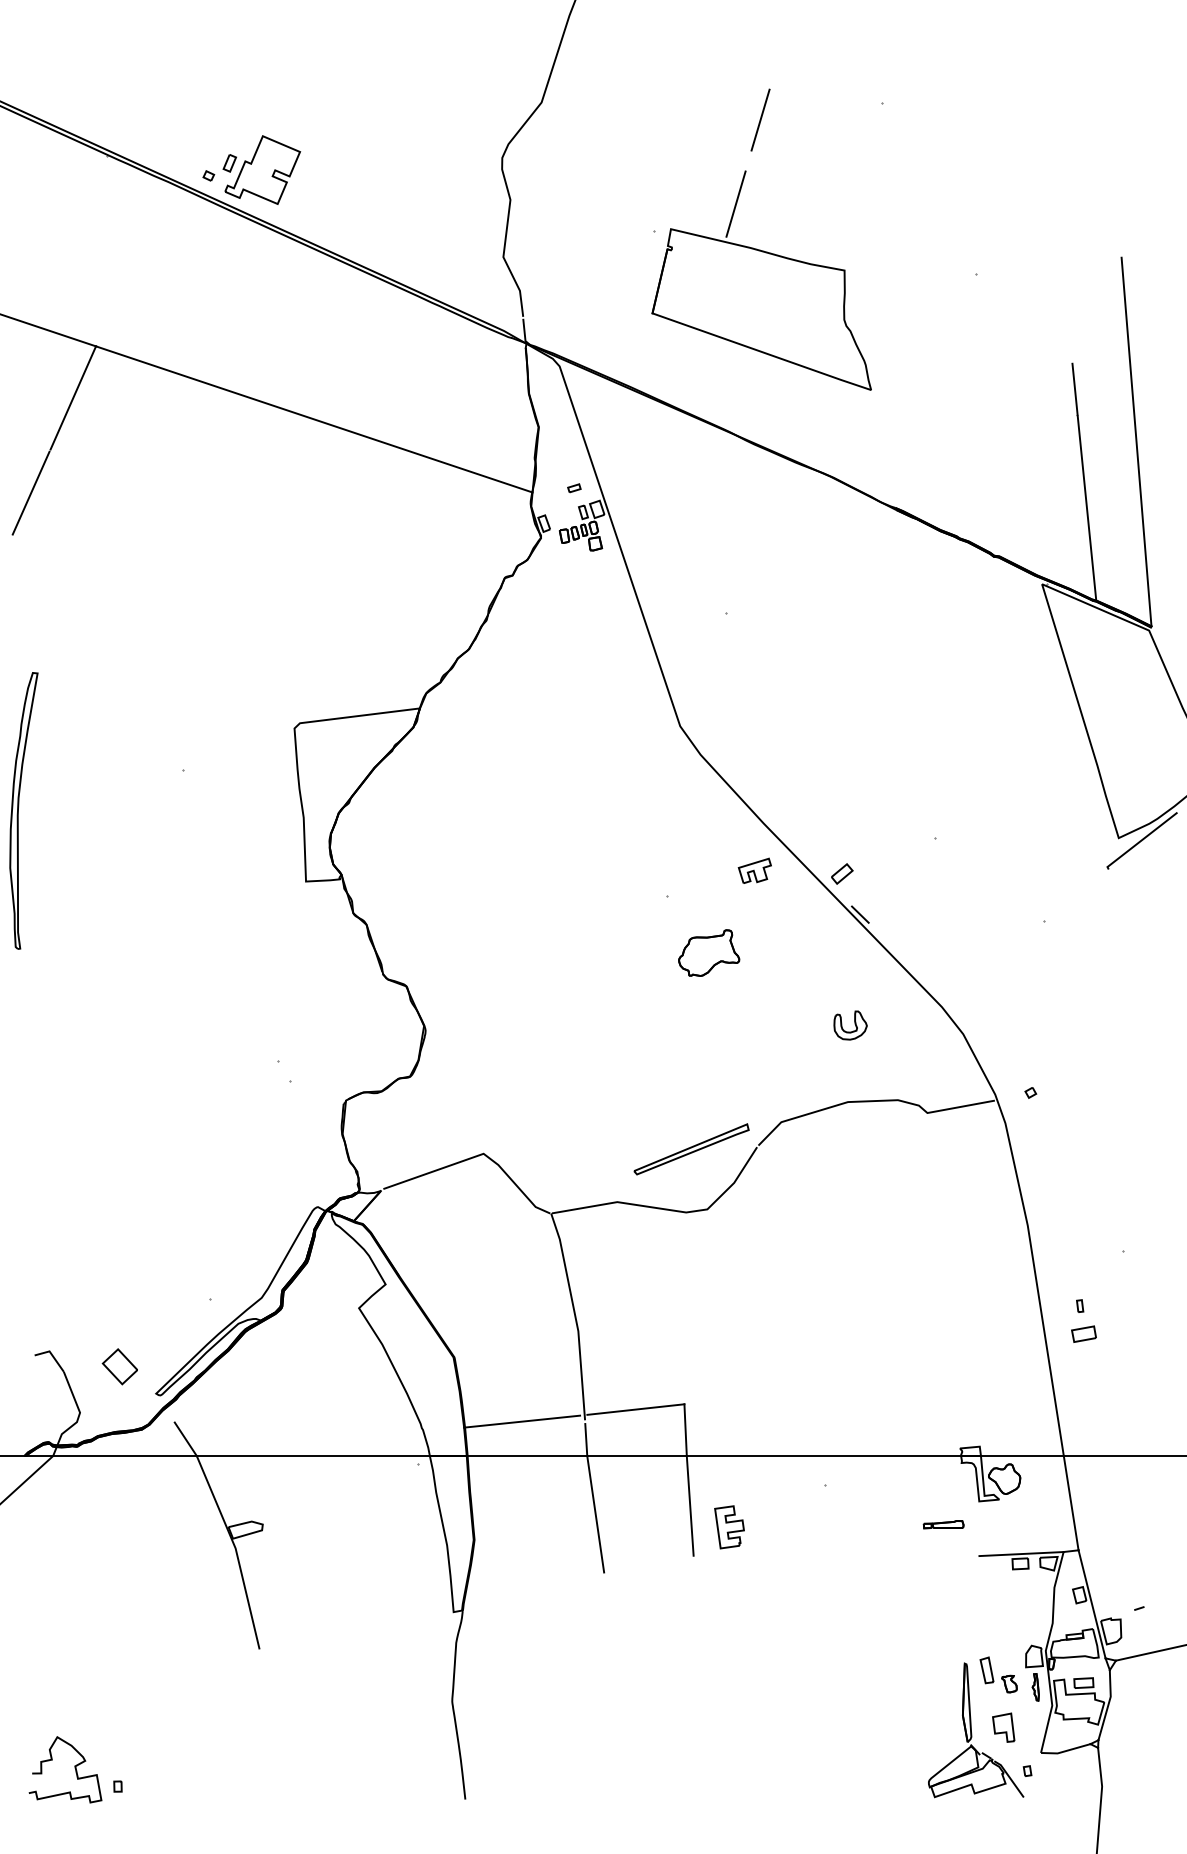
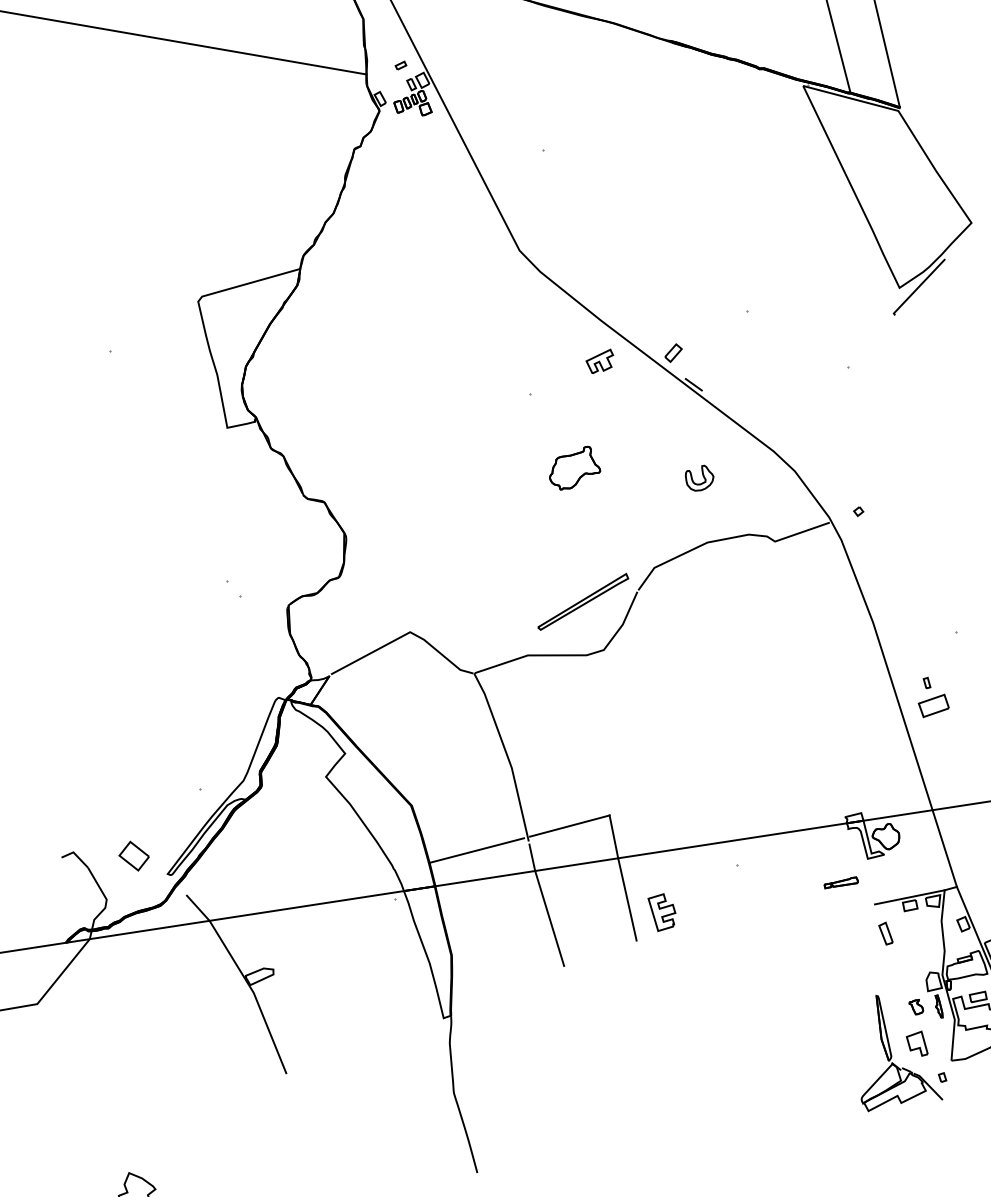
part: (709, 952) -> (574, 467), moved
part: (1083, 1334) -> (933, 706), size x1.43
part: (986, 1670) -> (885, 933), moved

